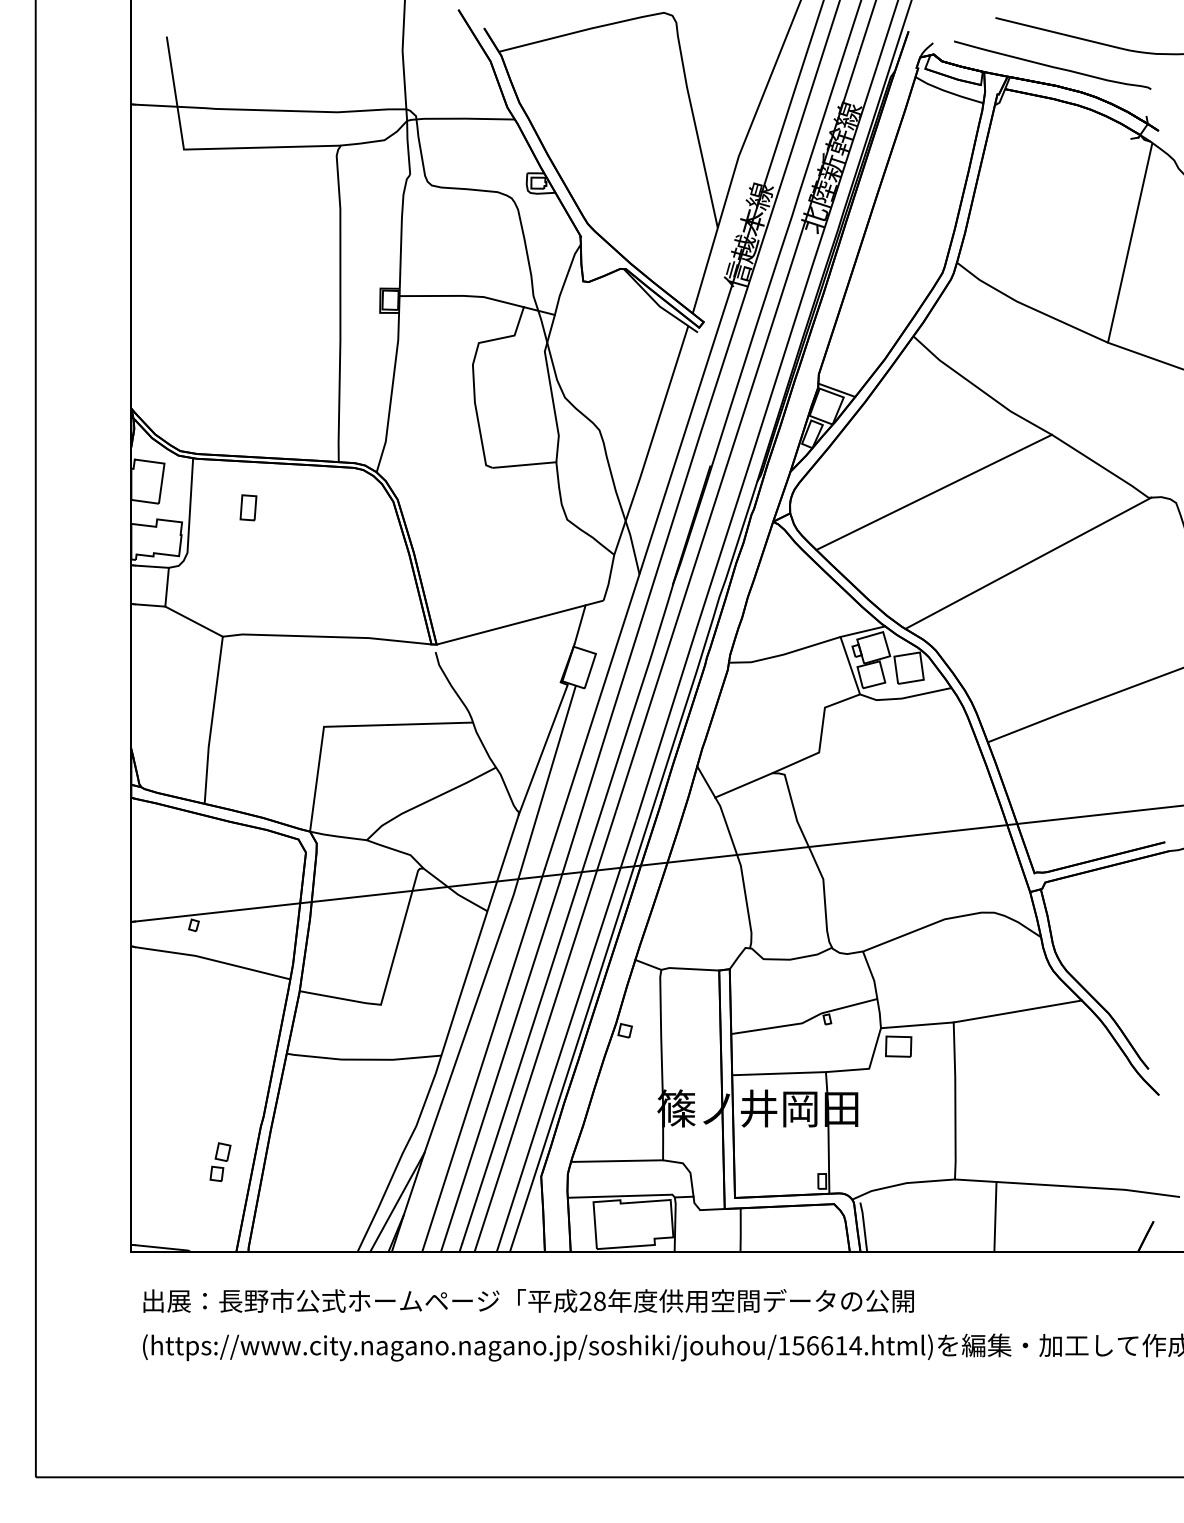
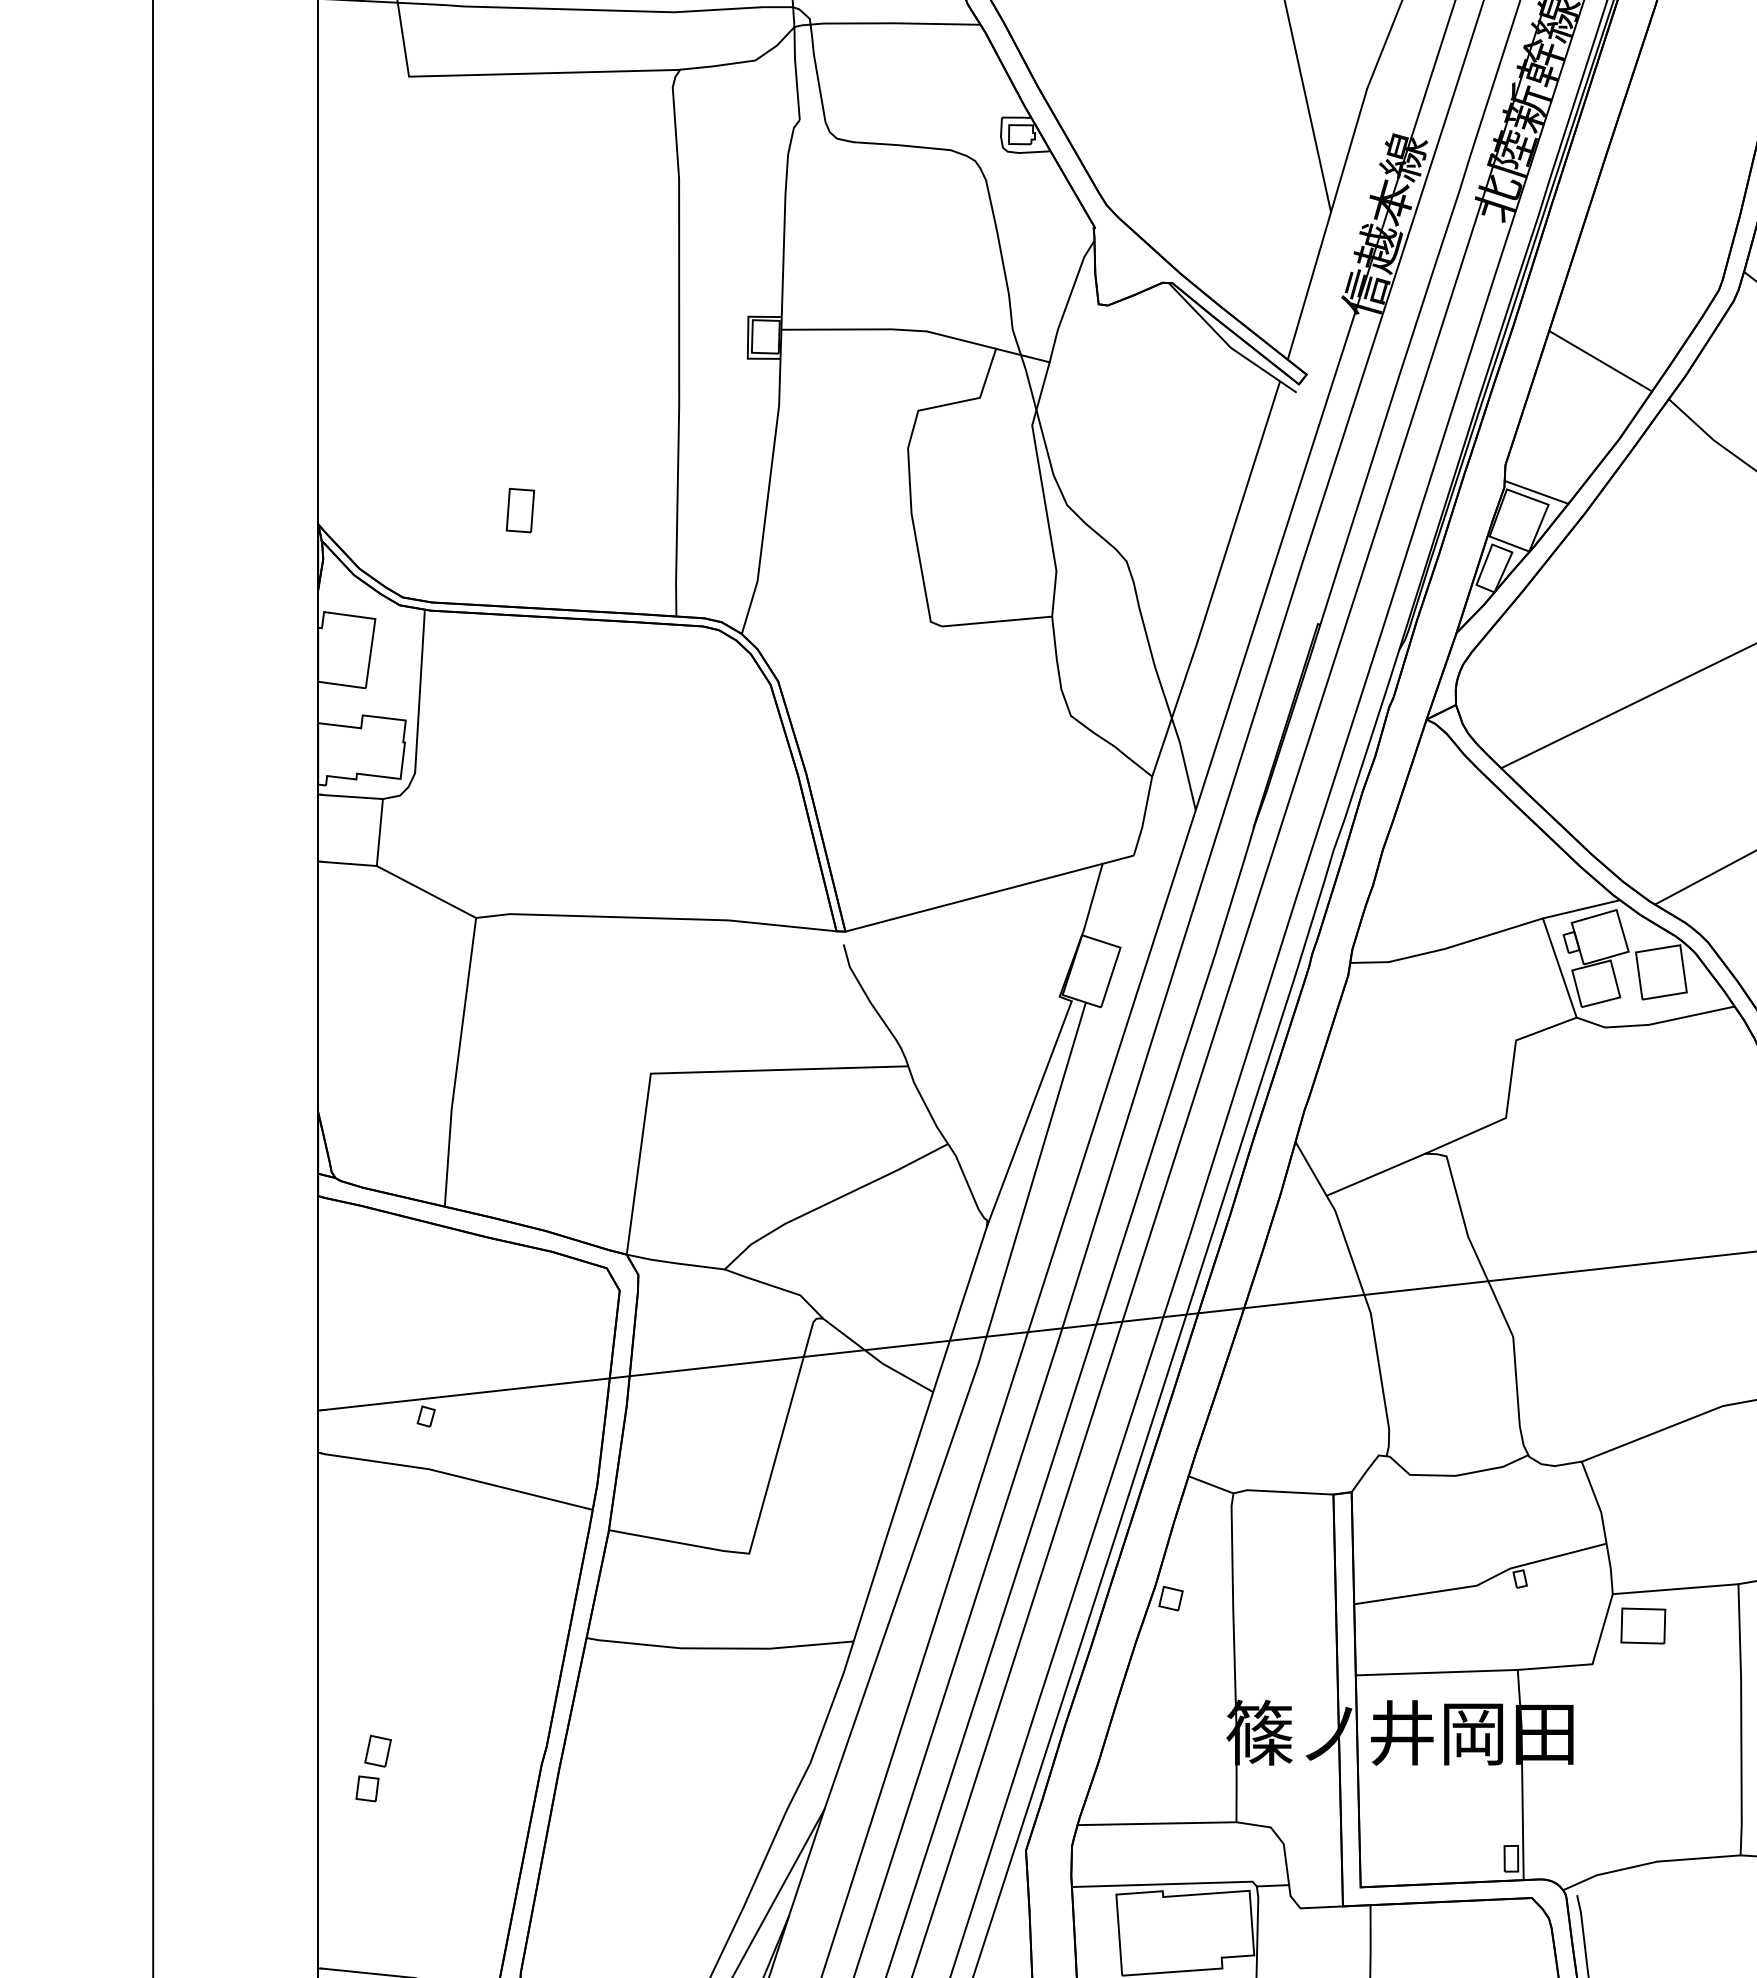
line: (873, 313) -> (1599, 359), added
part: (248, 507) -> (520, 510), moved
part: (220, 1161) -> (373, 1767), moved

